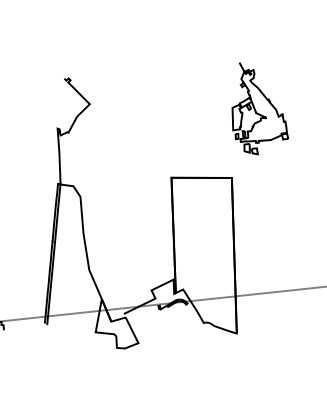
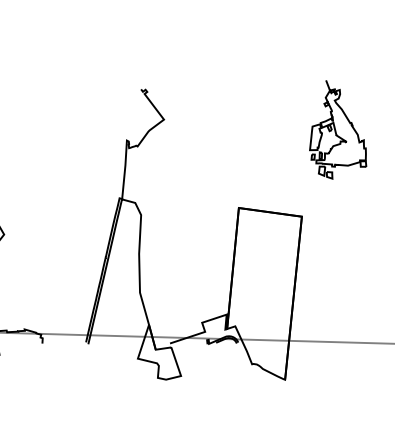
part: (257, 107) -> (338, 129), moved

